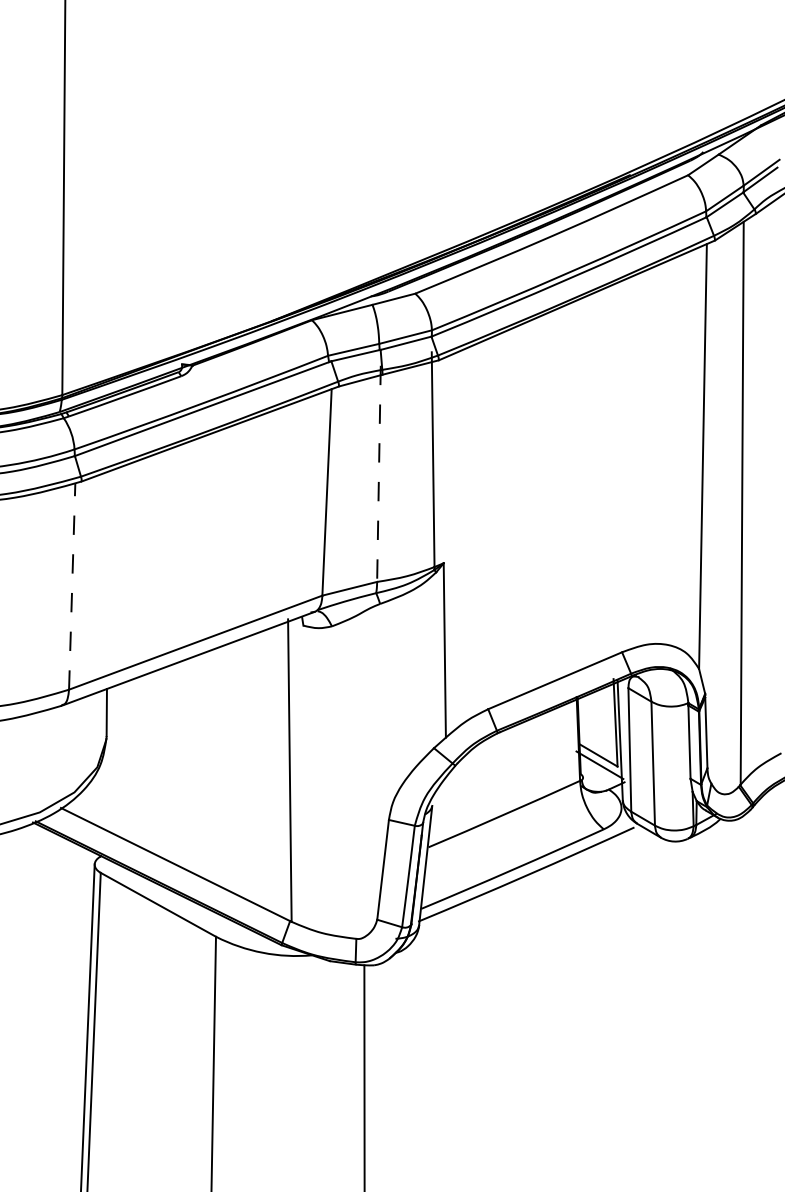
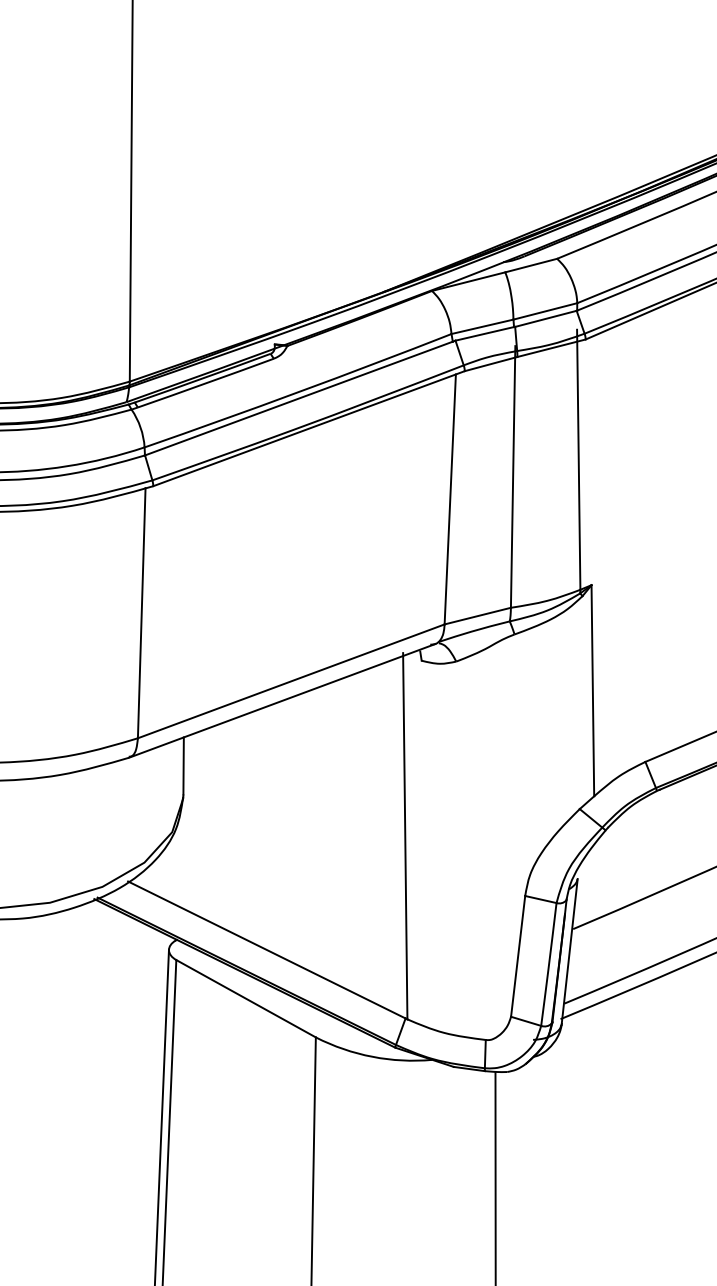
line: (378, 474) -> (512, 477), dashed -> solid
line: (72, 585) -> (142, 612), dashed -> solid

